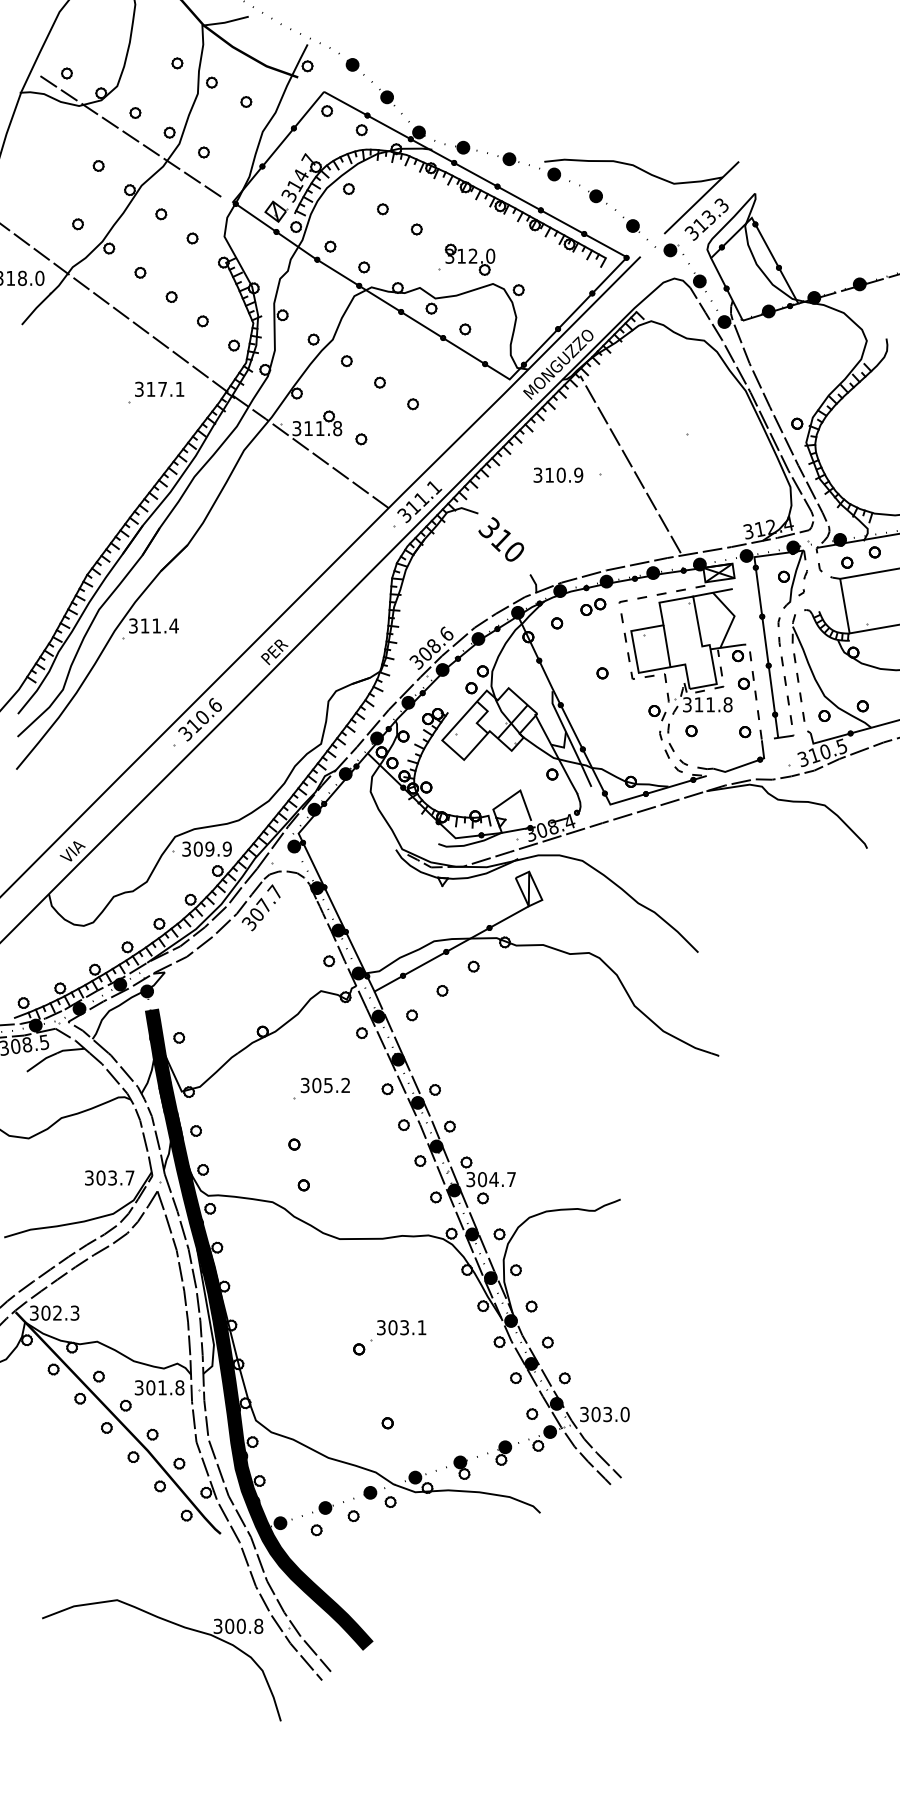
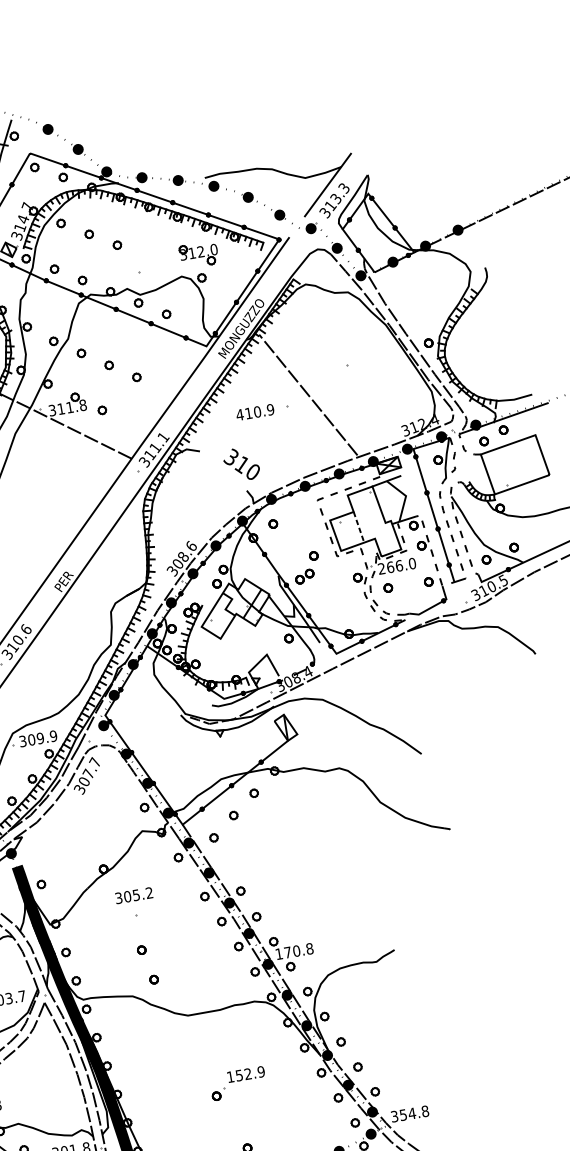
part: (469, 259) -> (198, 254), moved
text: (537, 474) -> (239, 414), 310.9 -> 410.9
text: (501, 539) -> (241, 464), moved
part: (593, 606) -> (304, 576), moved
line: (667, 646) -> (359, 527), solid -> dashed
text: (707, 704) -> (396, 566), 311.8 -> 266.0
text: (324, 1085) -> (133, 895), moved
text: (491, 1179) -> (294, 951), 304.7 -> 170.8
text: (401, 1327) -> (245, 1074), 303.1 -> 152.9
text: (610, 1414) -> (414, 1113), 303.0 -> 354.8

